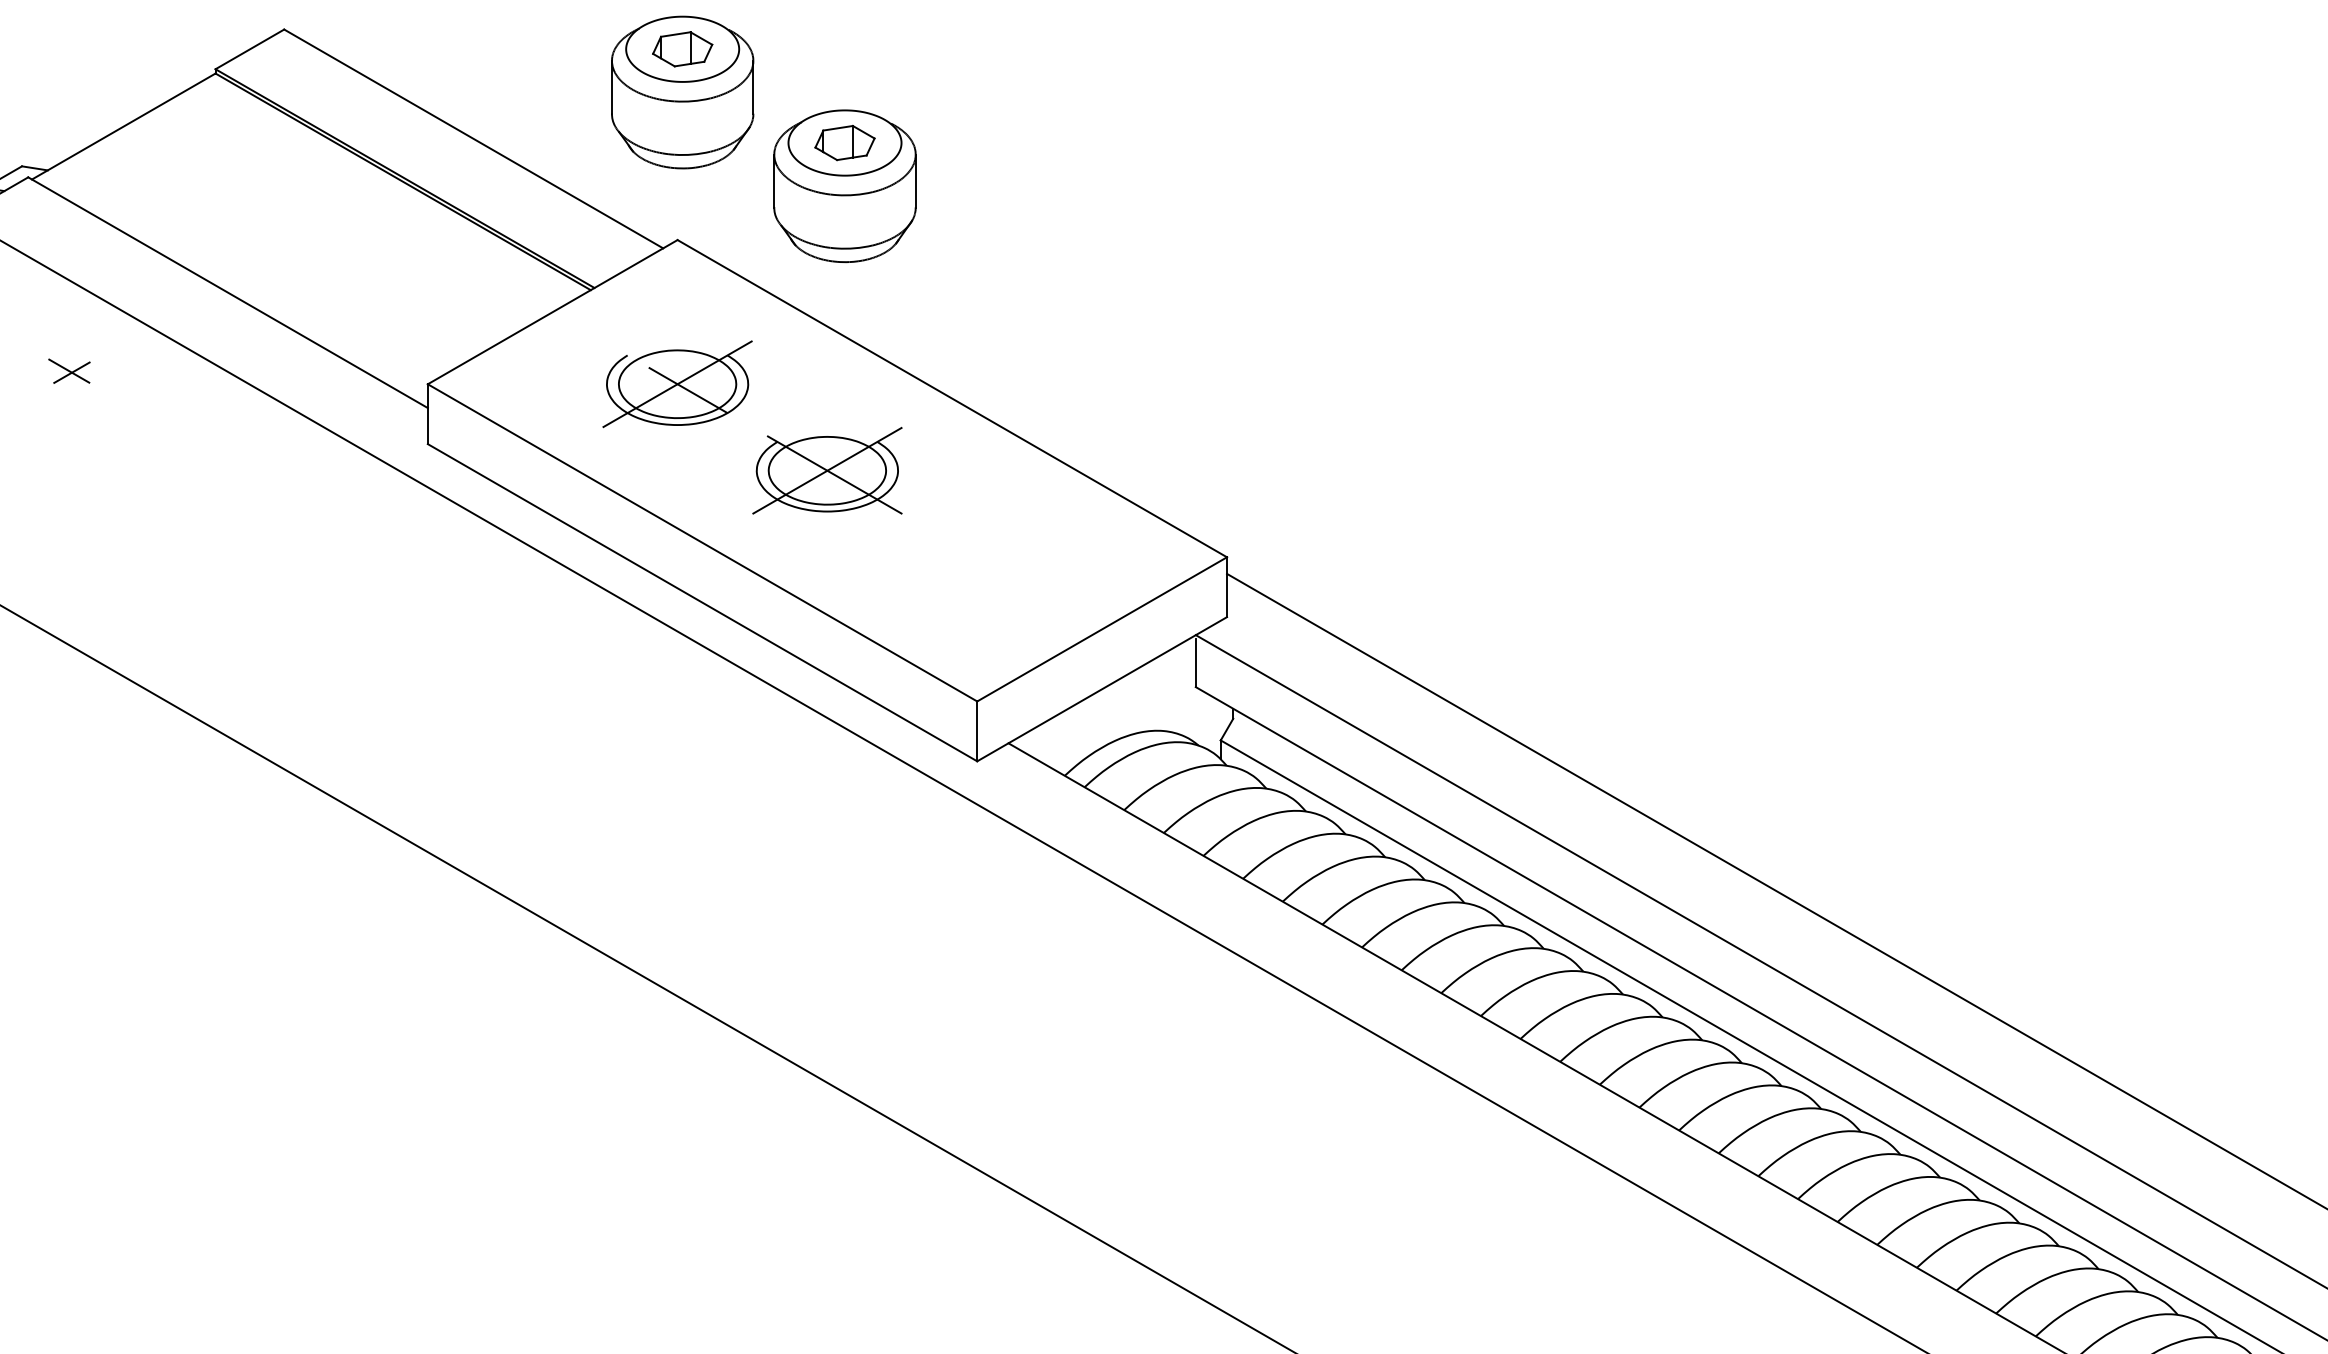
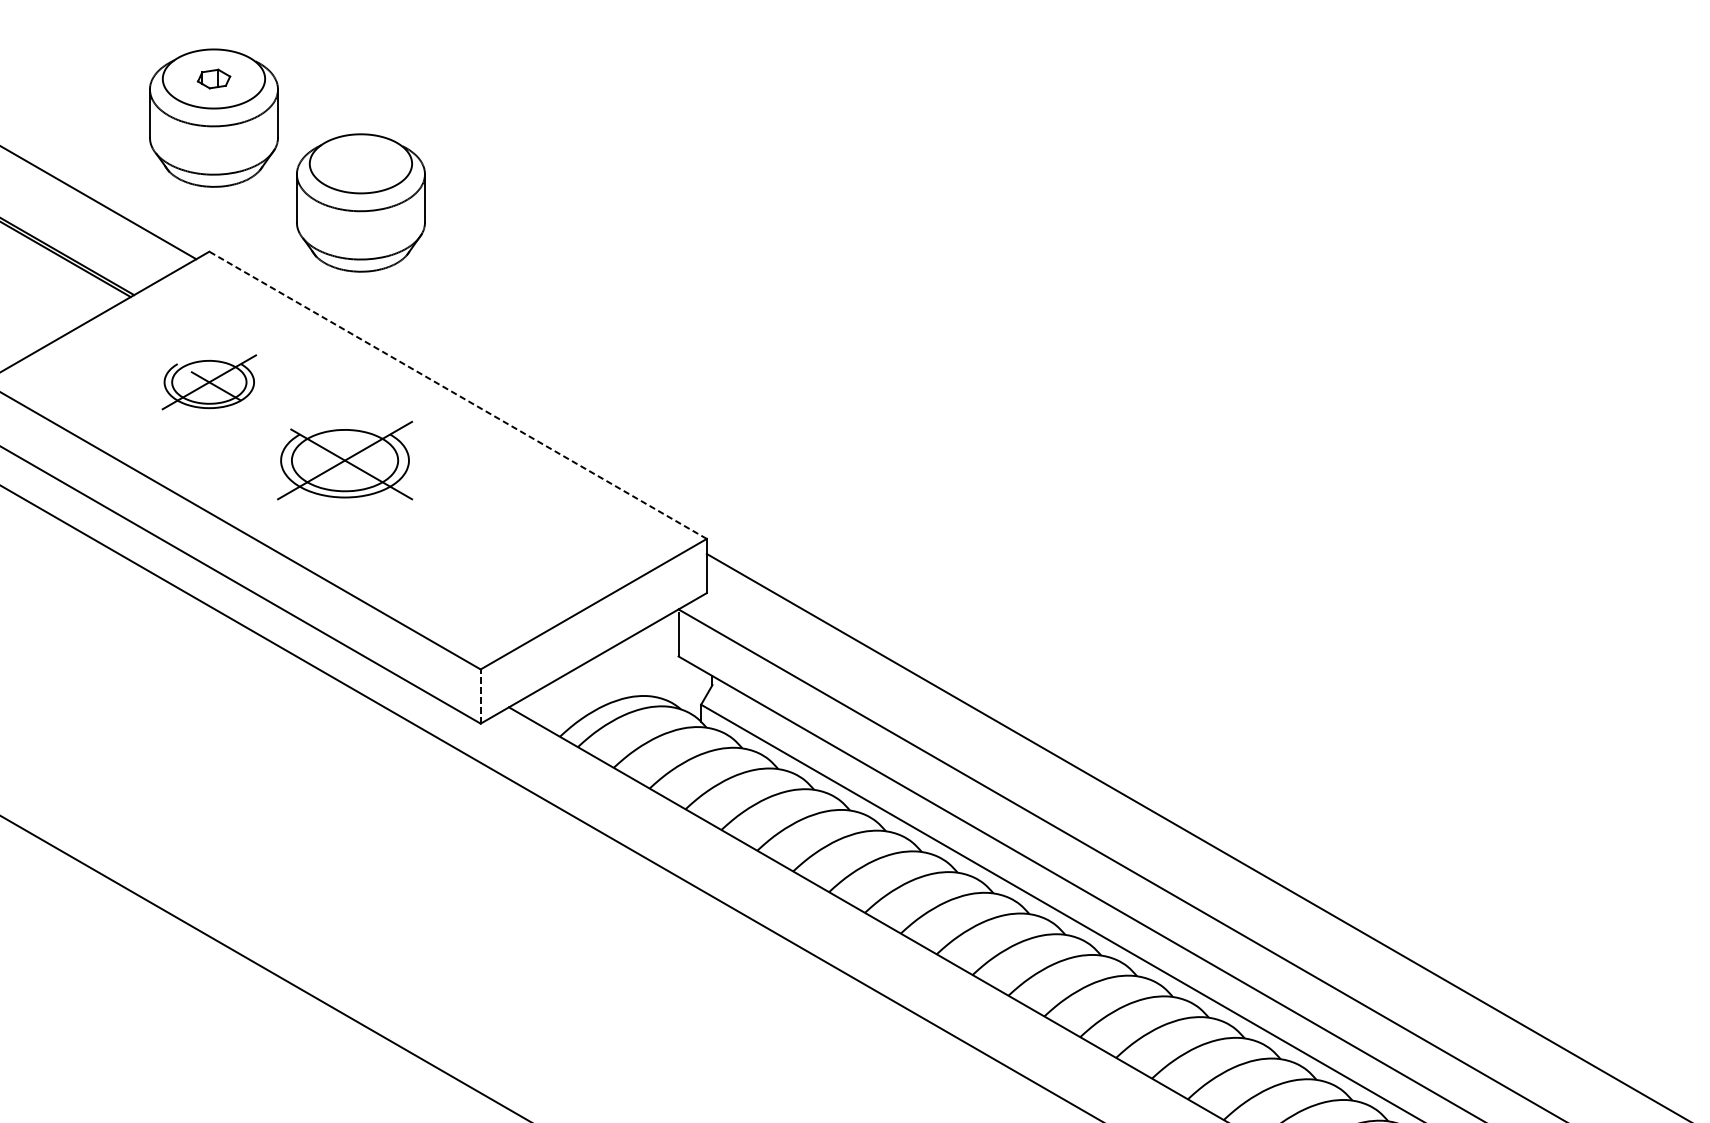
part: (682, 49) -> (213, 79), size x0.6
part: (844, 142) -> (360, 163), removed
part: (677, 384) -> (209, 382), size x0.7
line: (951, 398) -> (457, 395), solid -> dashed
line: (977, 731) -> (480, 696), solid -> dashed

